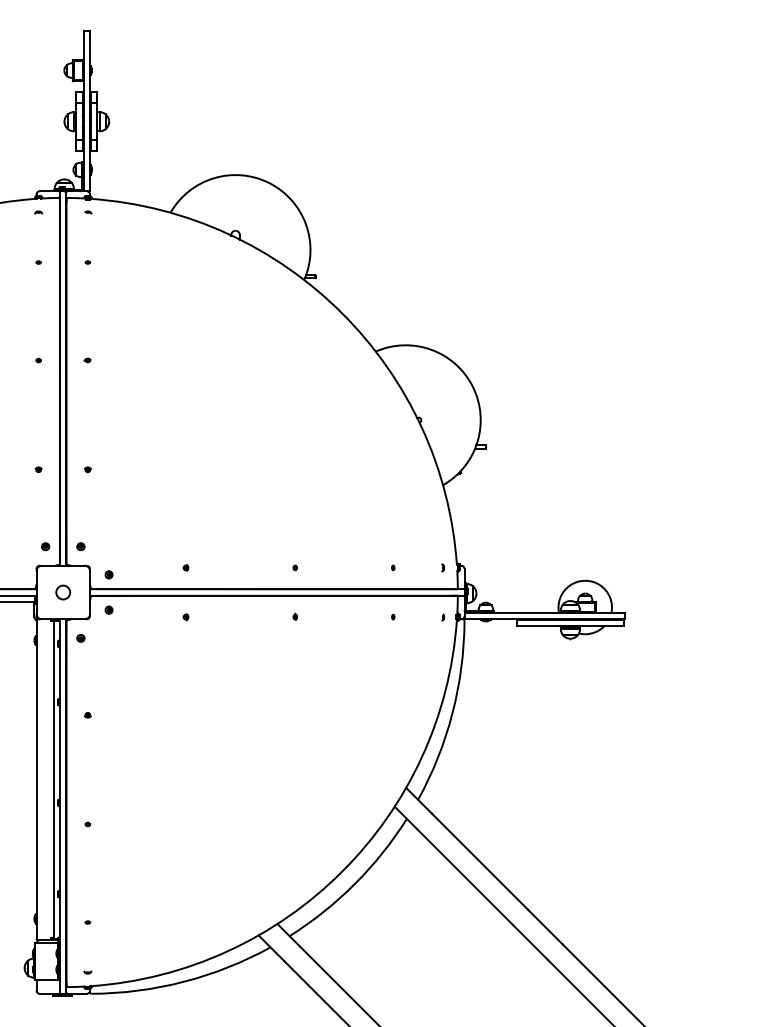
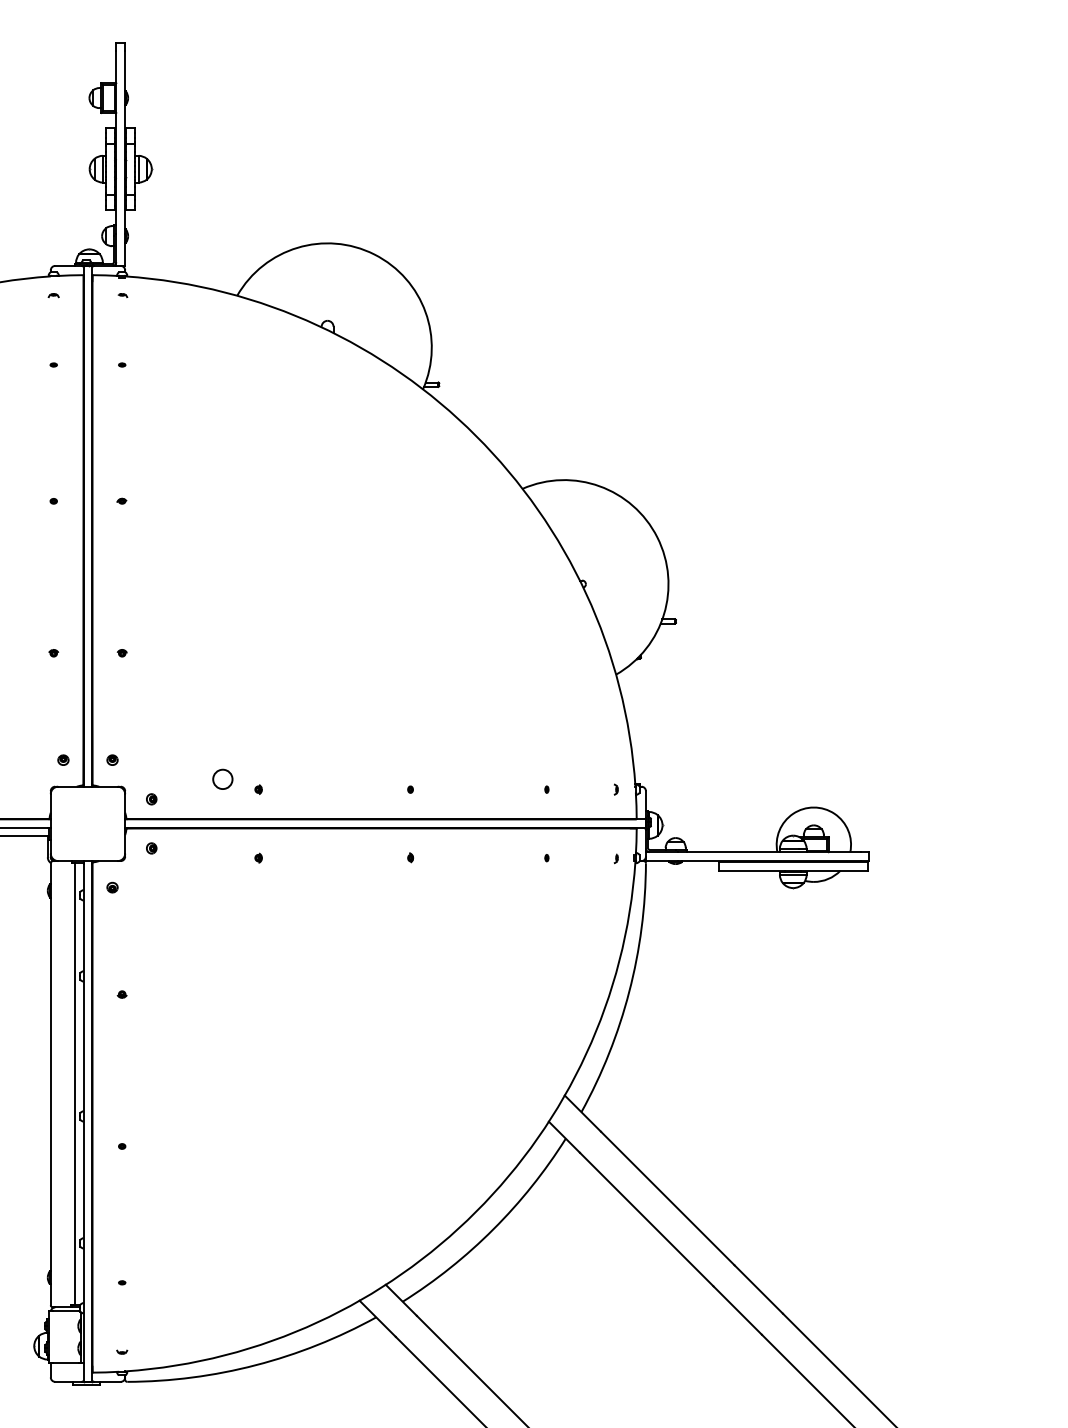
circle: (63, 592) -> (223, 779), moved

